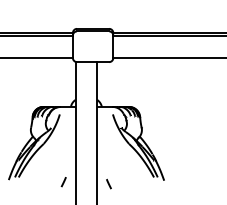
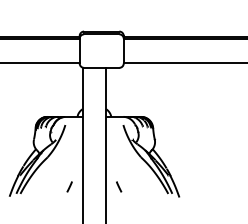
curve: (63, 182) -> (69, 187), moved
curve: (108, 183) -> (118, 186), moved

